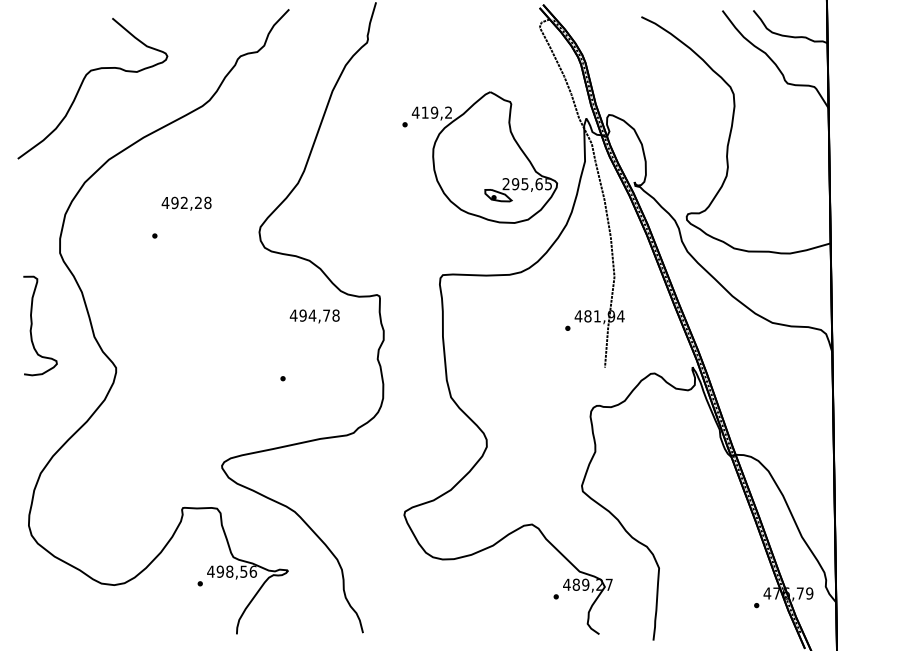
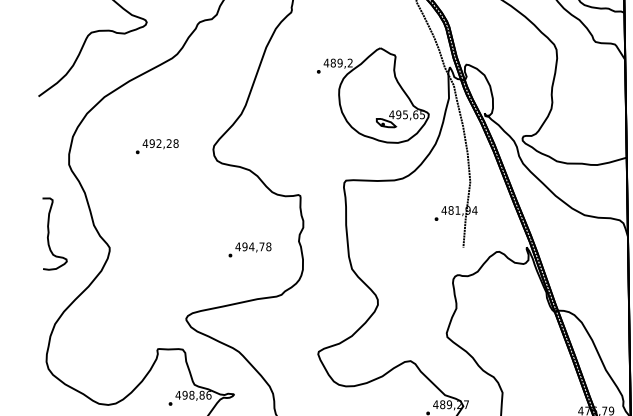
text: (424, 112) -> (332, 62), 419,2 -> 489,2
text: (506, 184) -> (392, 115), 295,65 -> 495,65
text: (186, 203) -> (160, 144), moved
text: (314, 316) -> (253, 247), moved
curve: (32, 325) -> (49, 233), moved
text: (243, 571) -> (201, 395), 498,56 -> 498,86

